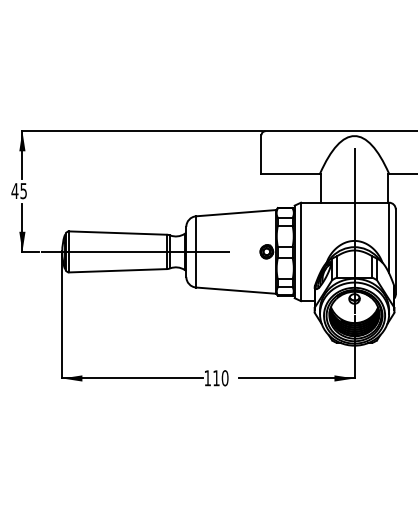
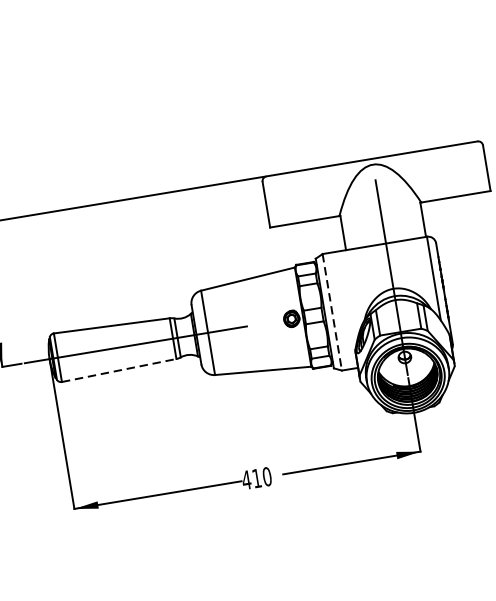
line: (301, 252) -> (332, 312), solid -> dashed
line: (117, 270) -> (118, 370), solid -> dashed
text: (207, 378) -> (246, 480), 110 -> 410

